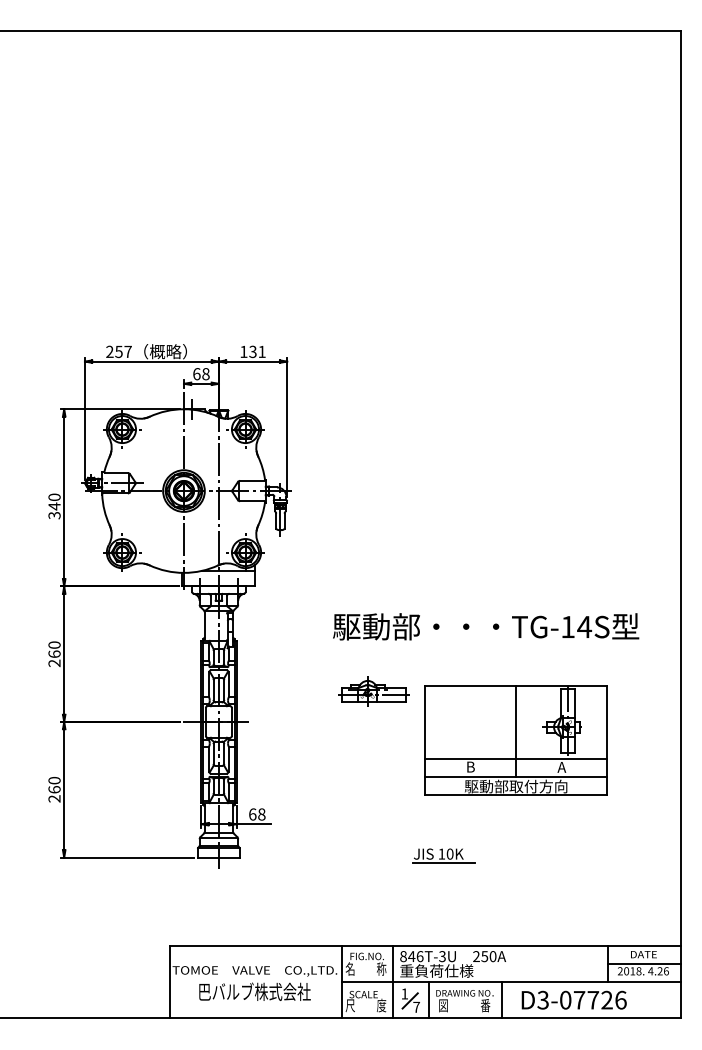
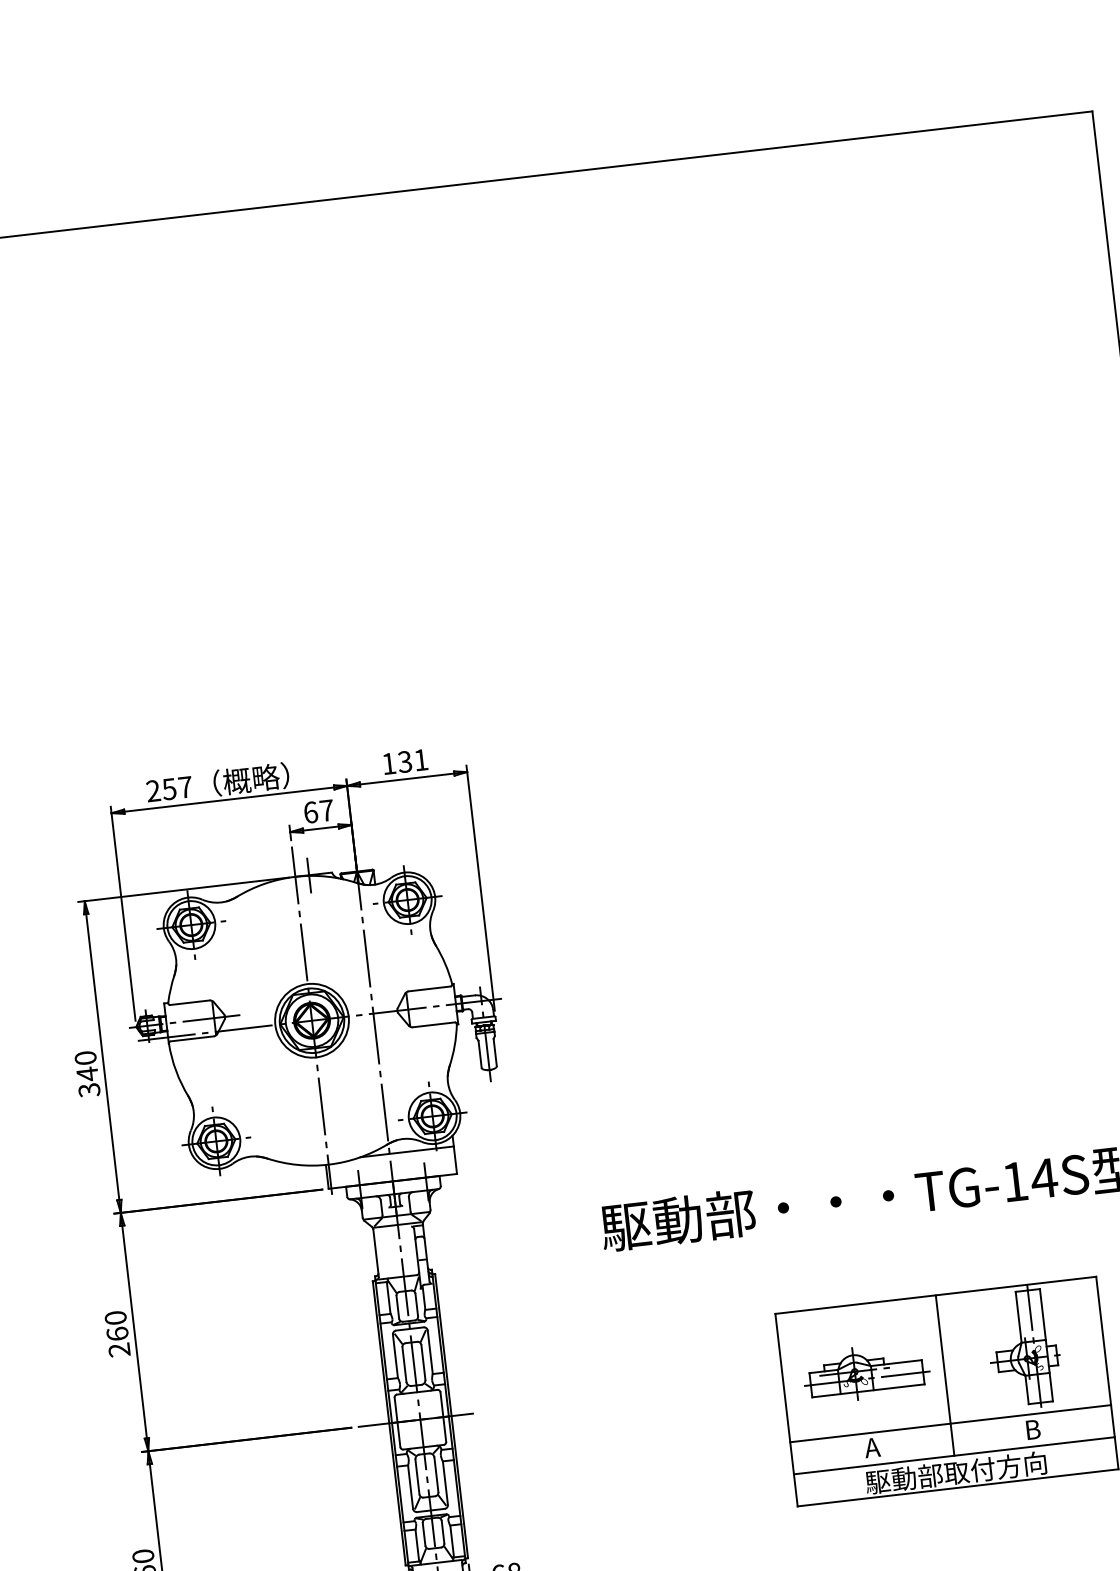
text: (205, 374) -> (326, 811), 68 -> 67
part: (373, 691) -> (865, 1372), moved
text: (470, 766) -> (871, 1446), B -> A
text: (561, 767) -> (1032, 1430), A -> B

